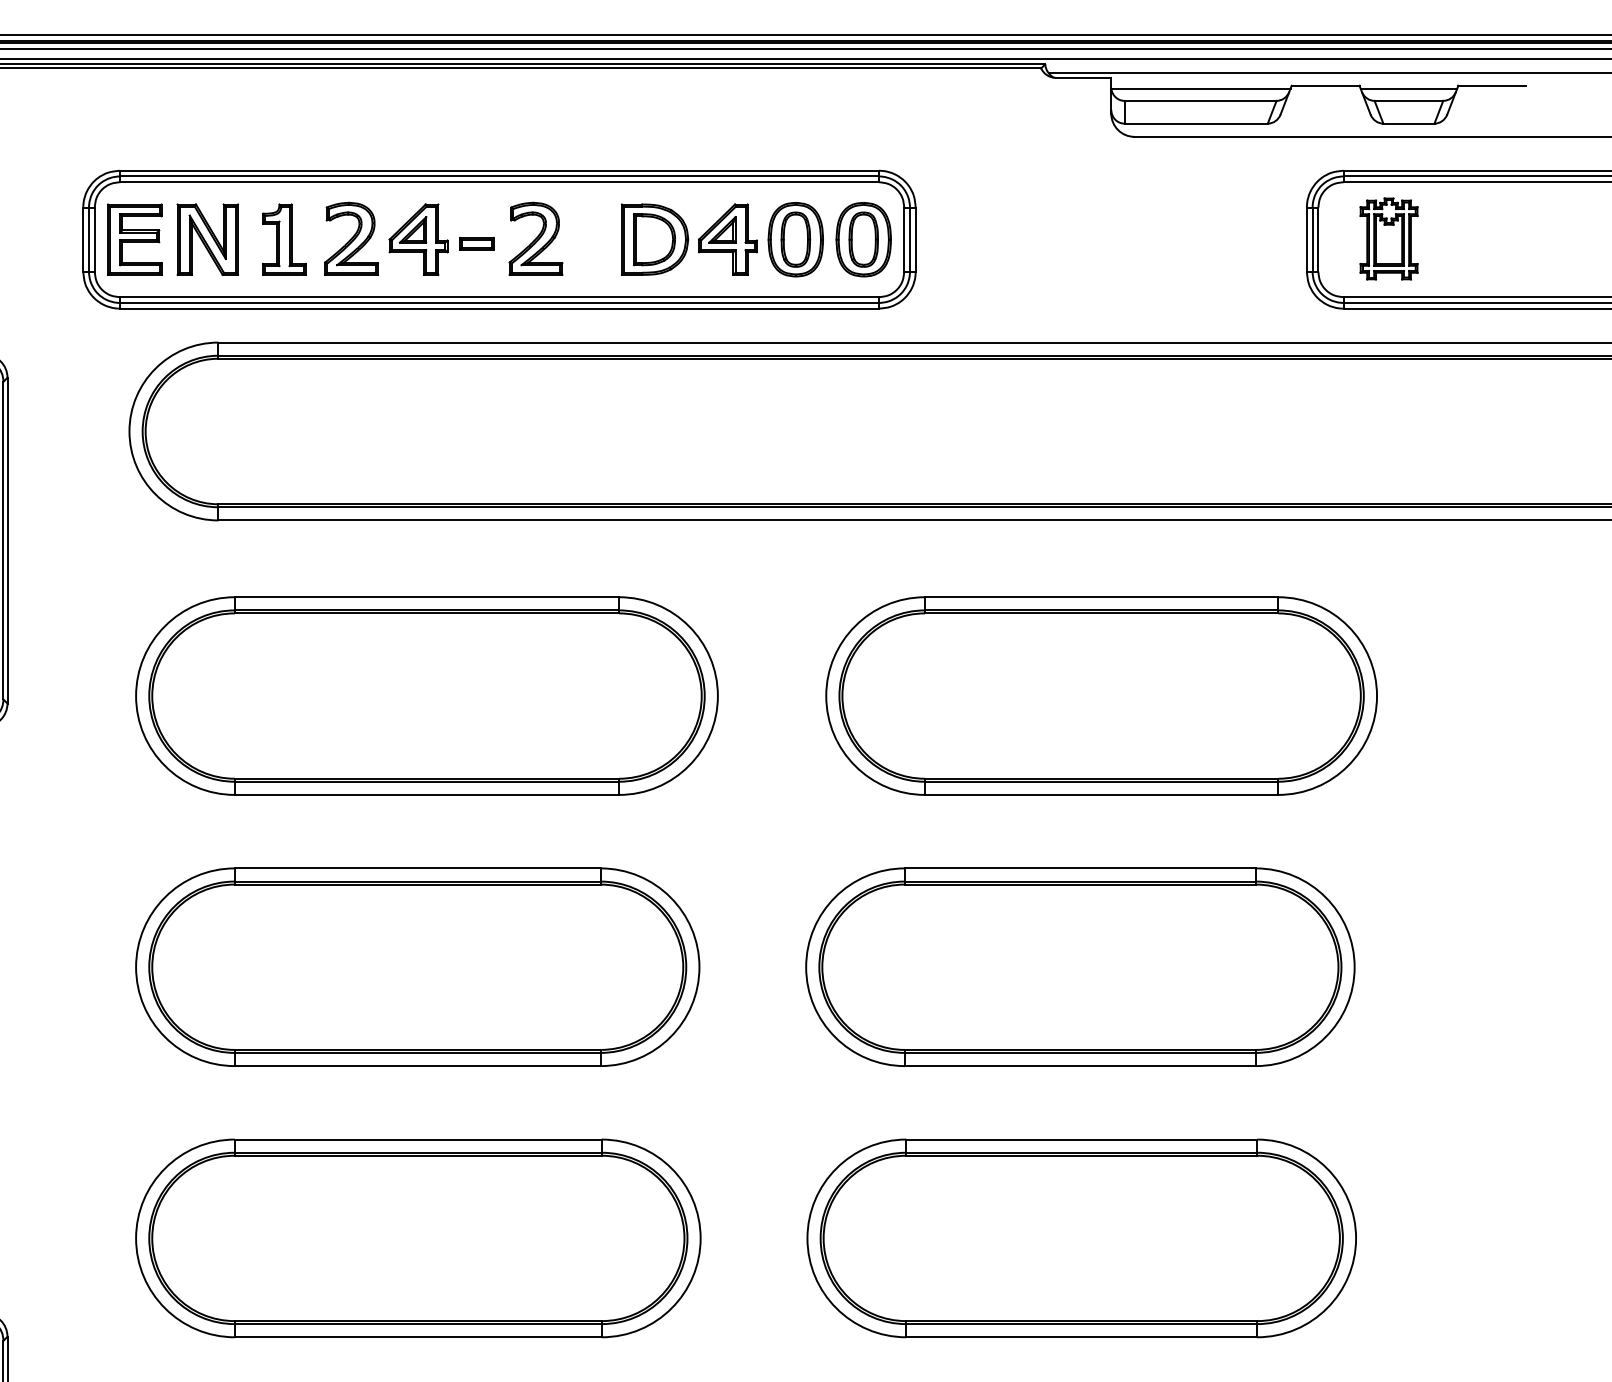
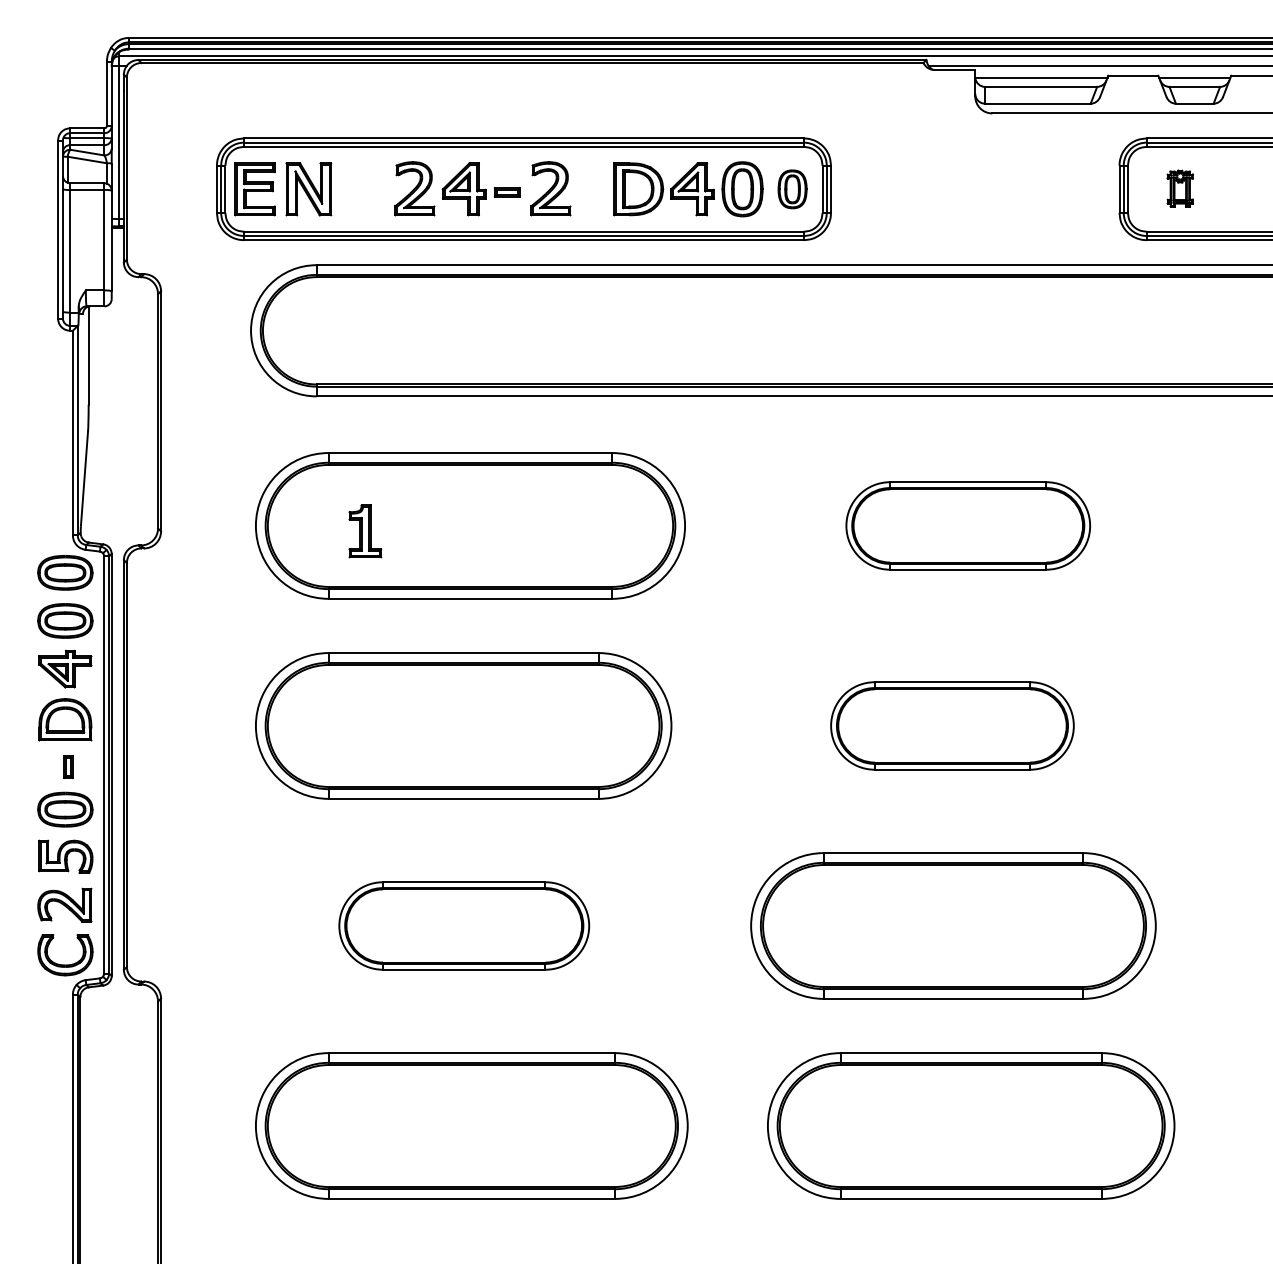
part: (1389, 238) -> (1180, 188), size x0.6
part: (284, 239) -> (365, 531), moved
part: (863, 239) -> (792, 189), size x0.7
part: (1102, 695) -> (968, 525), size x0.6
part: (1080, 966) -> (952, 725), size x0.6
part: (418, 1237) -> (464, 925), size x0.6

